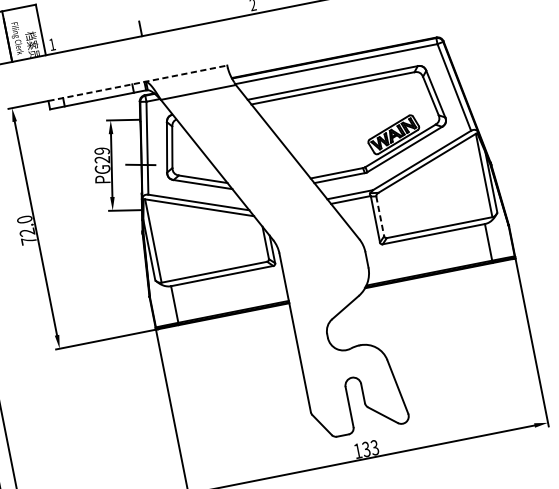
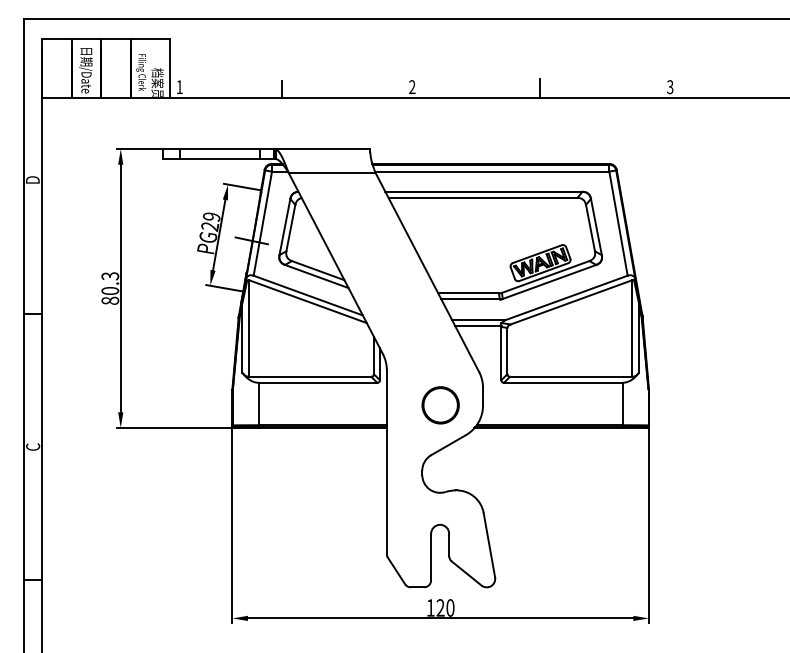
line: (137, 83) -> (266, 149), dashed -> solid
line: (380, 216) -> (507, 351), dashed -> solid
text: (27, 230) -> (110, 288), 72.0 -> 80.3
circle: (331, 274) -> (440, 405), added
text: (370, 448) -> (445, 607), 133 -> 120

